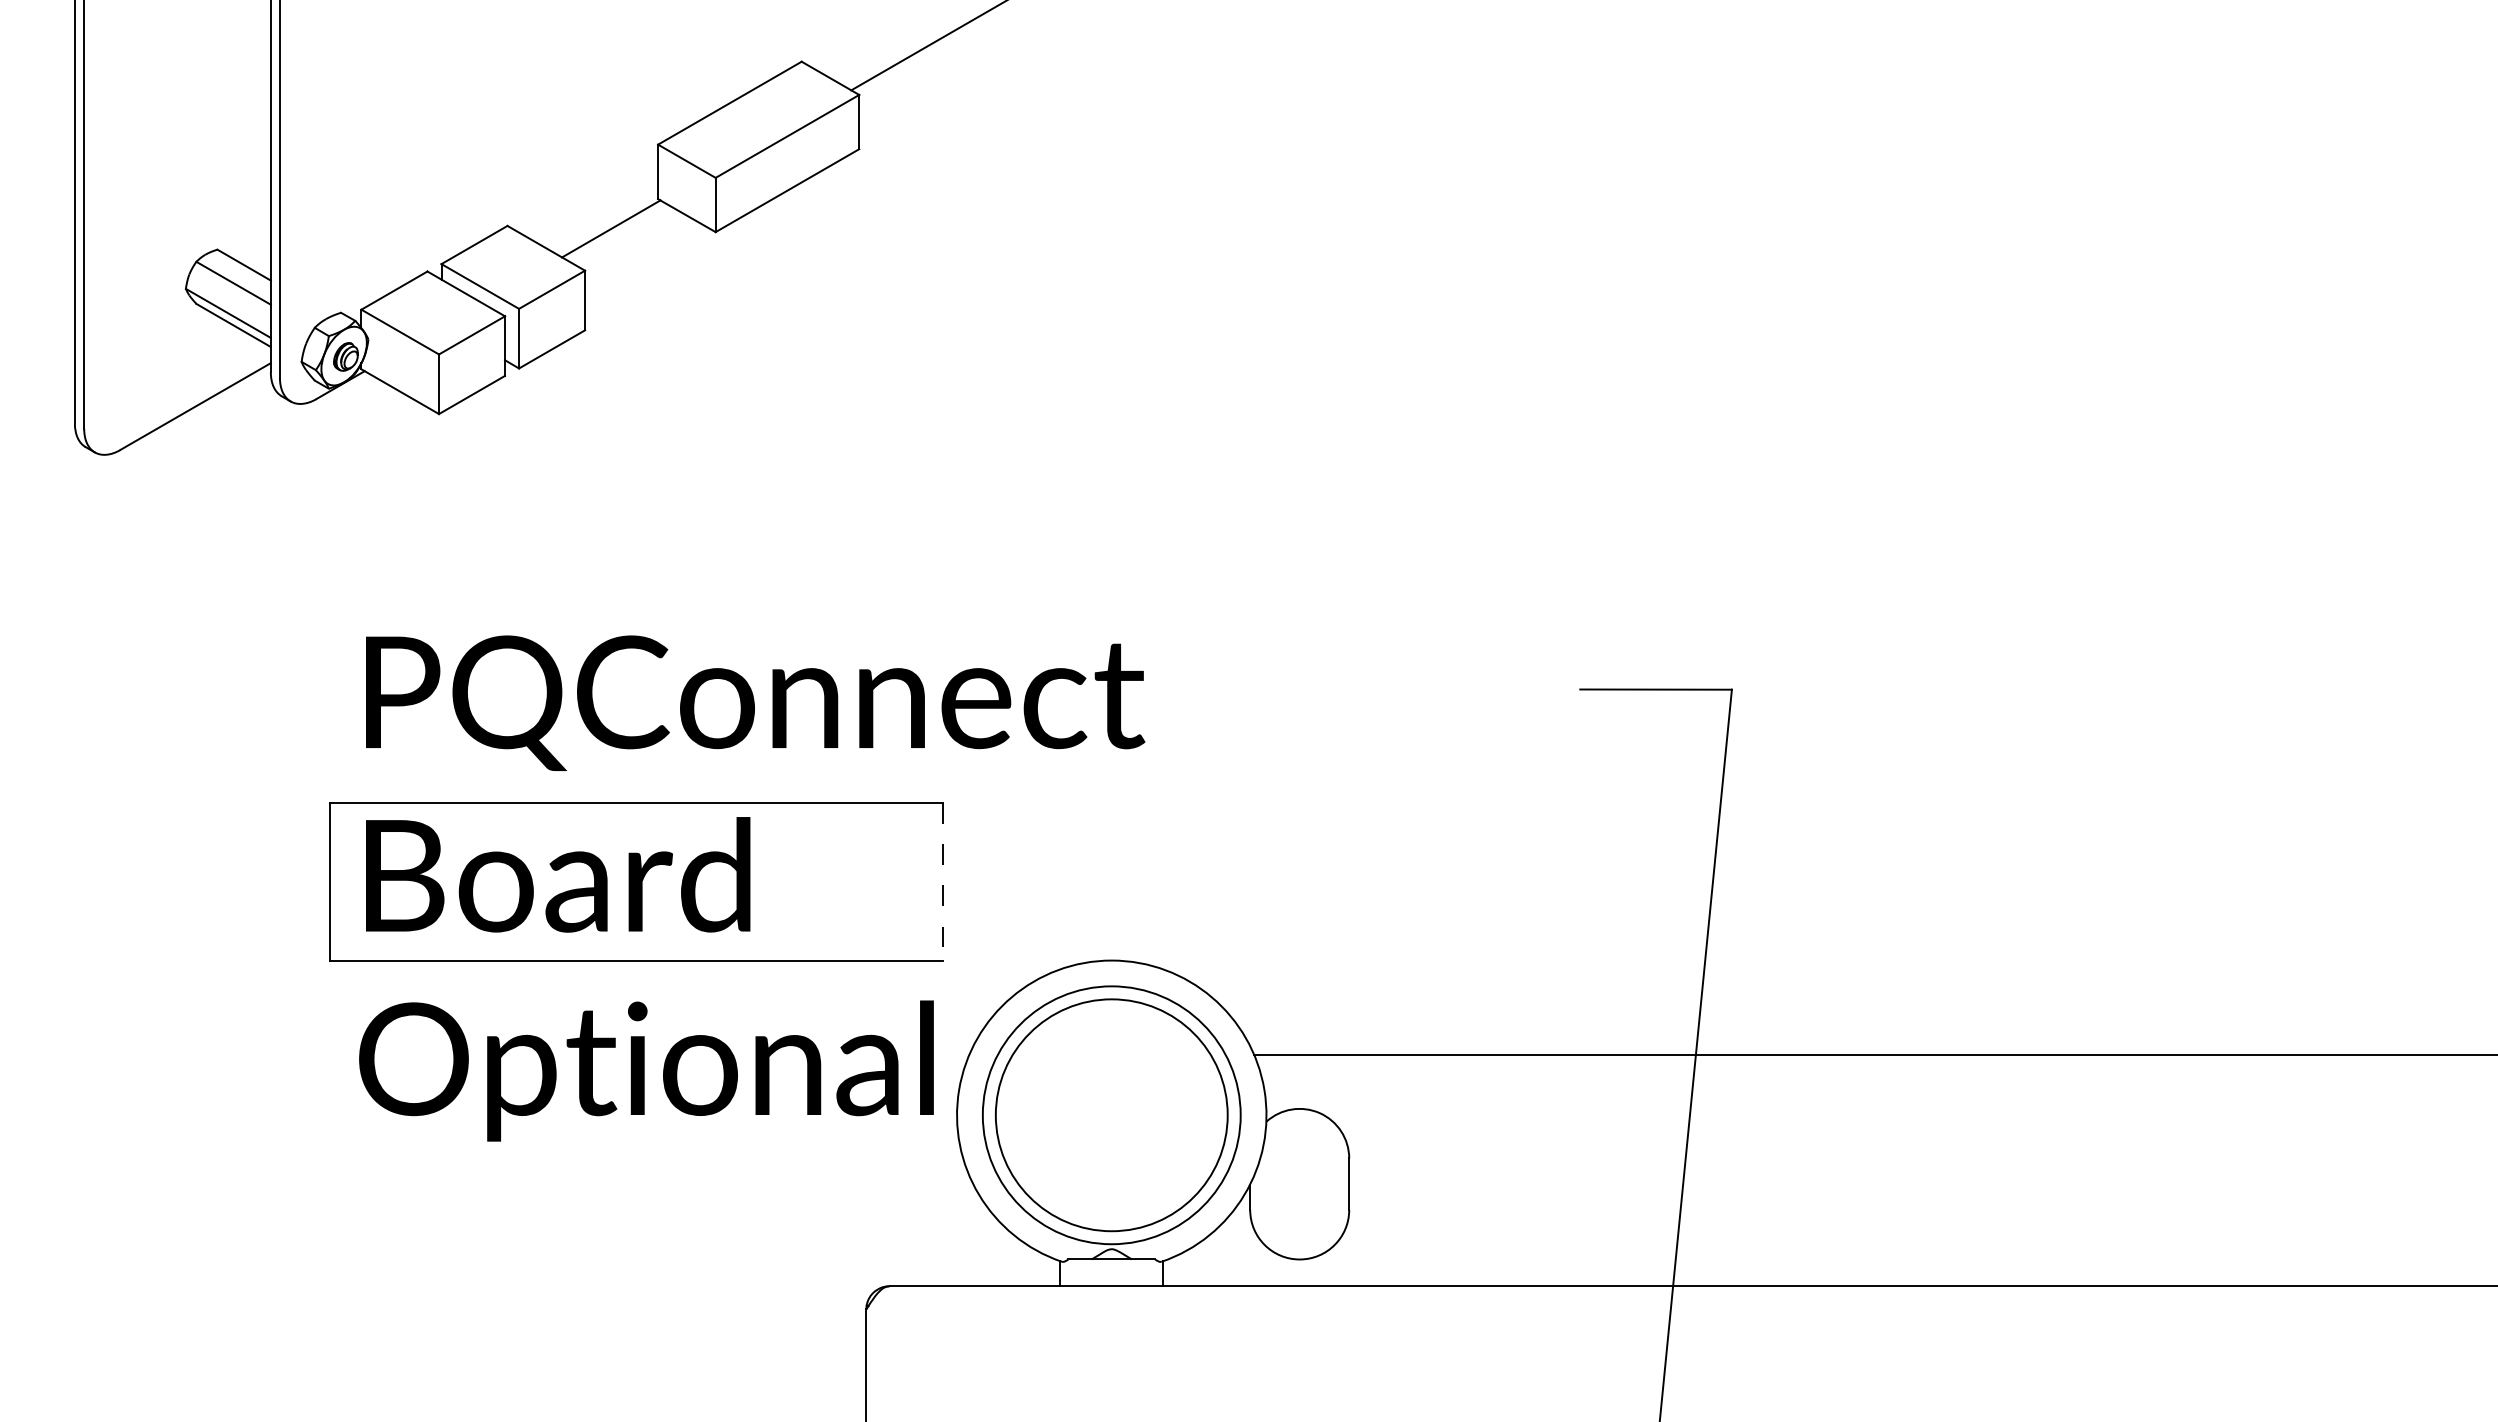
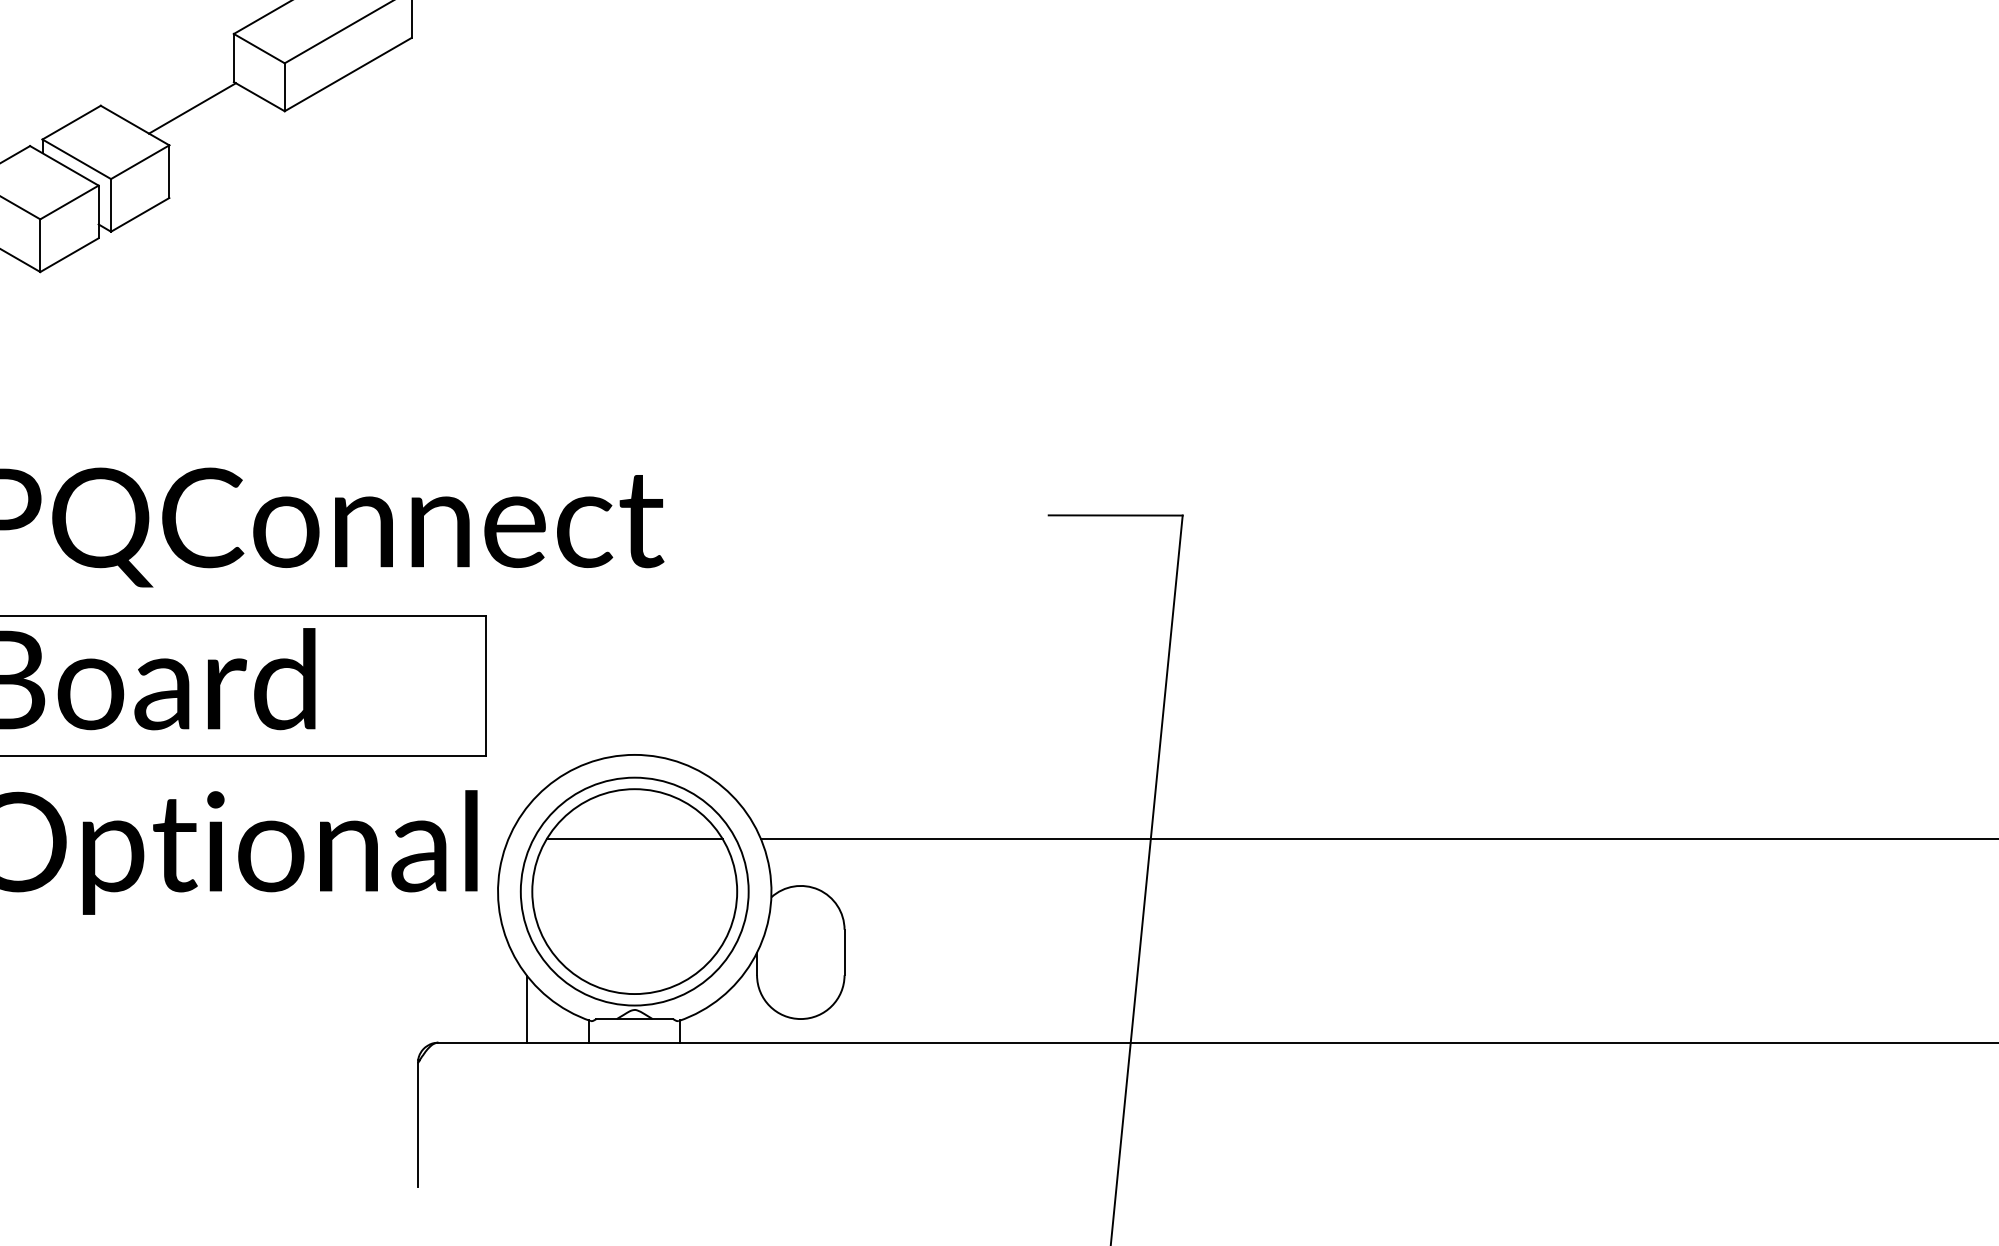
line: (943, 882) -> (486, 685), dashed -> solid
line: (1111, 1055) -> (634, 838), added
line: (990, 1248) -> (527, 1009), added

